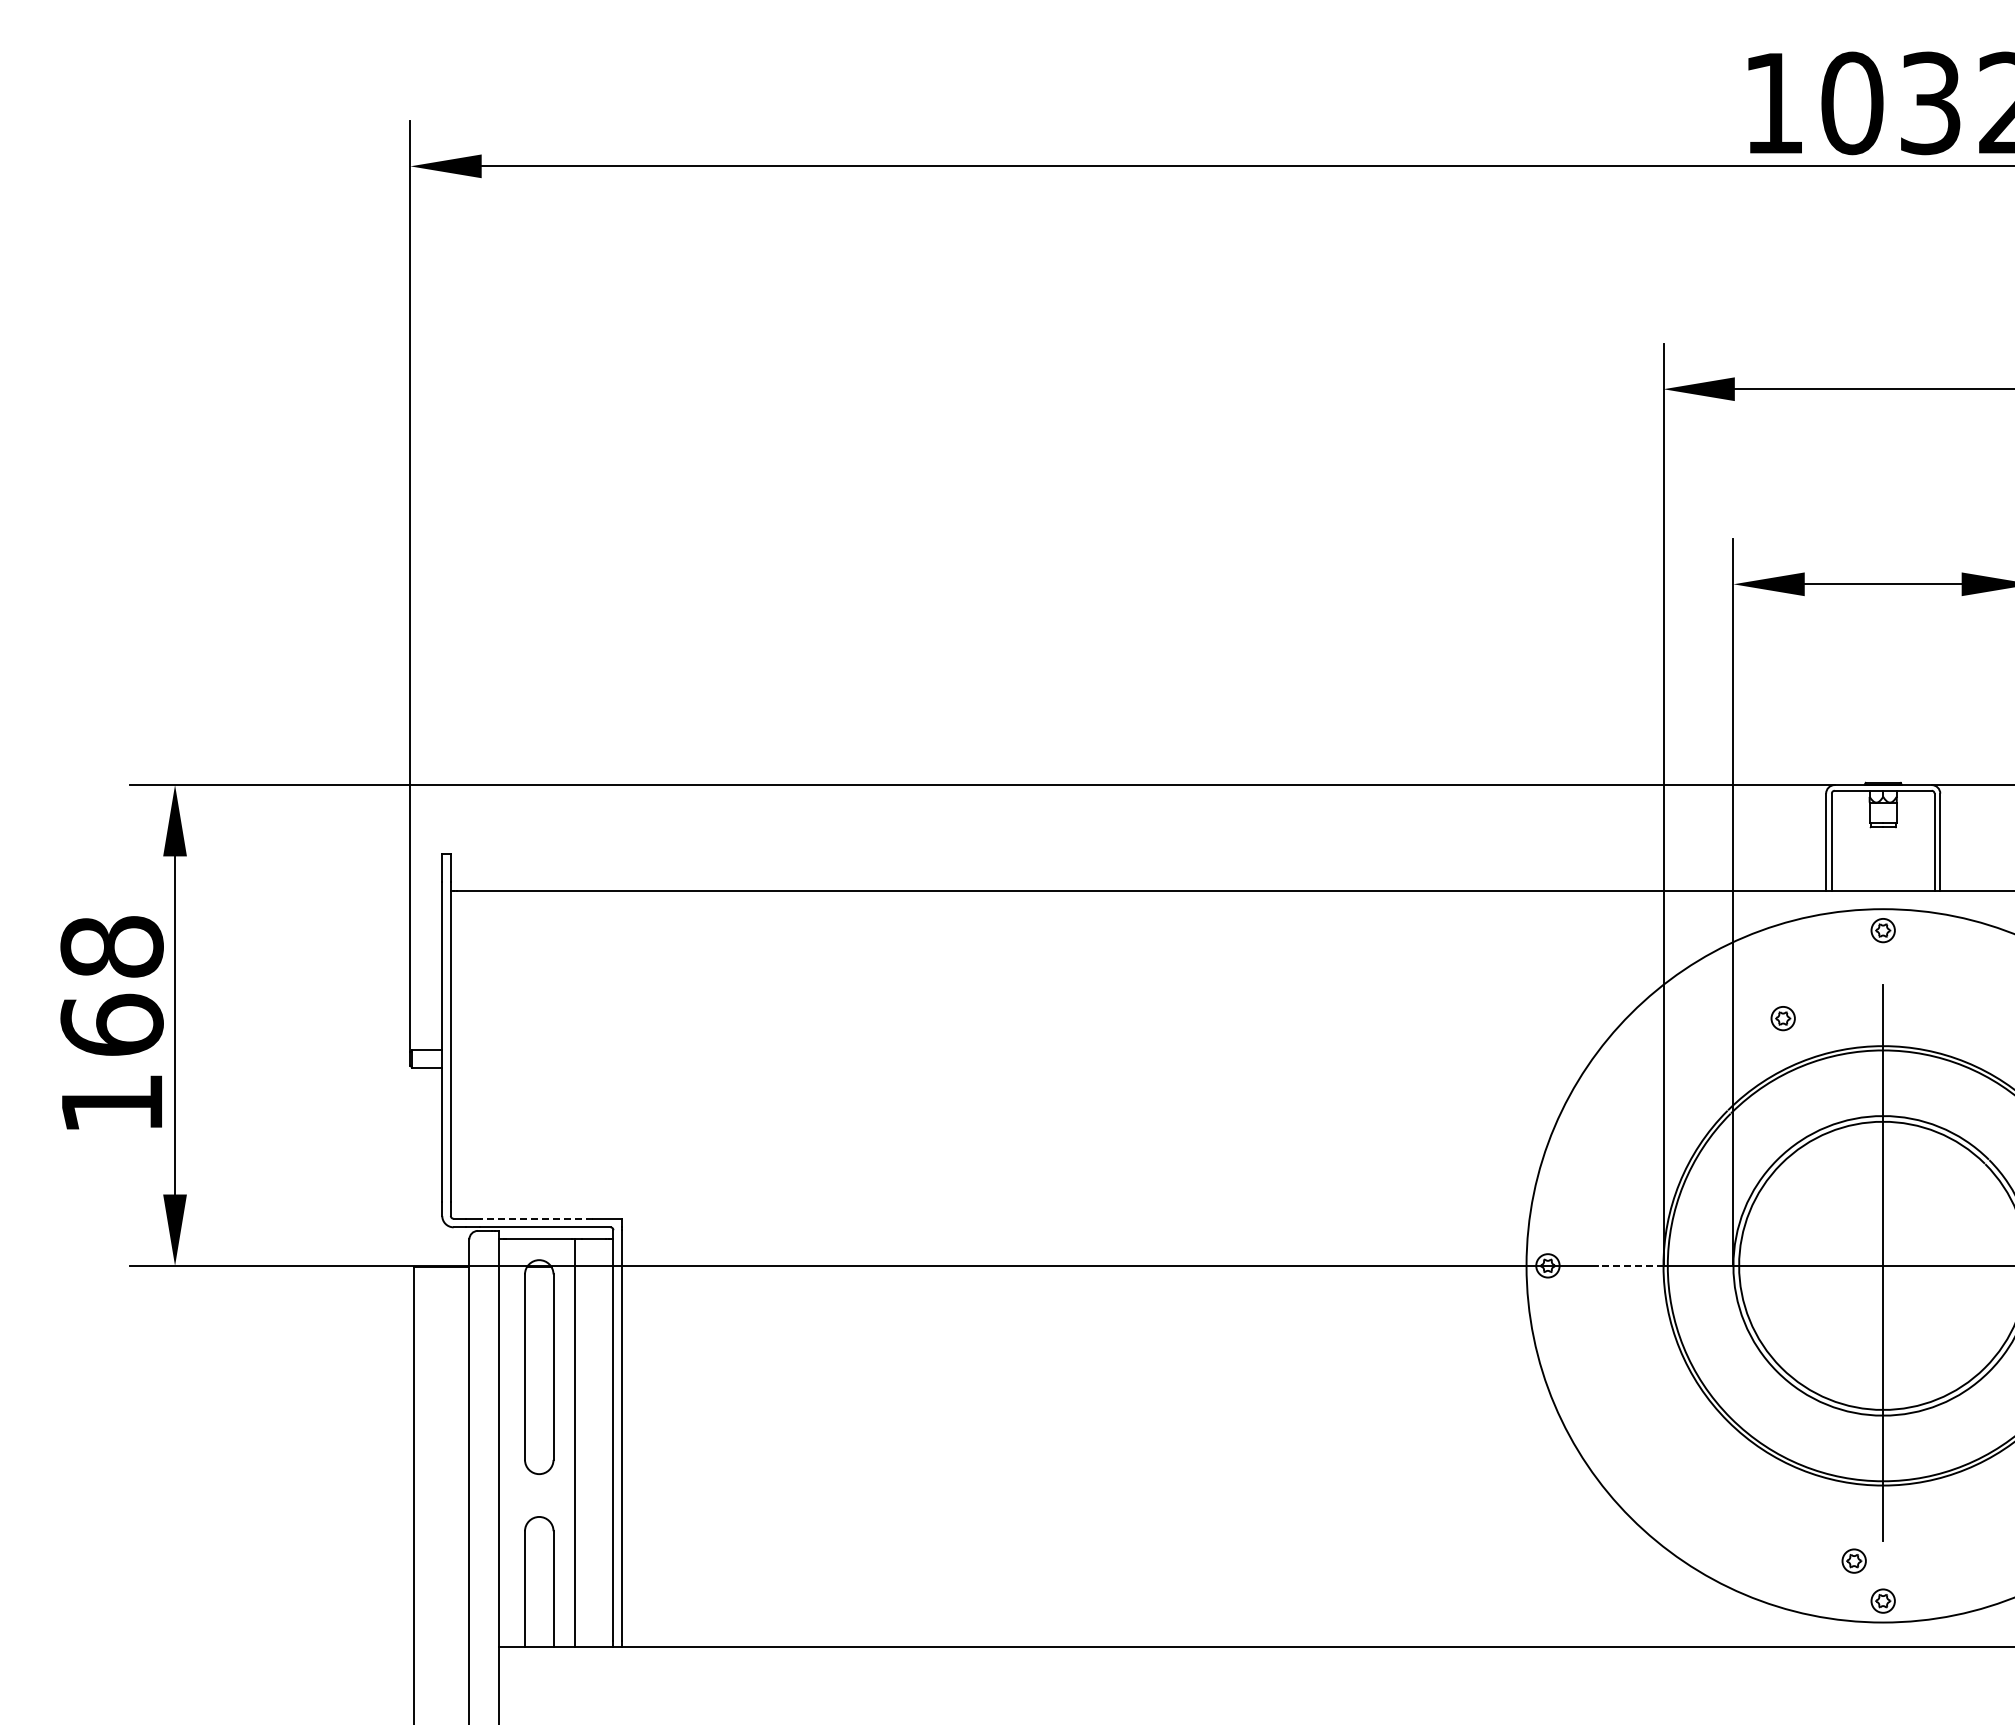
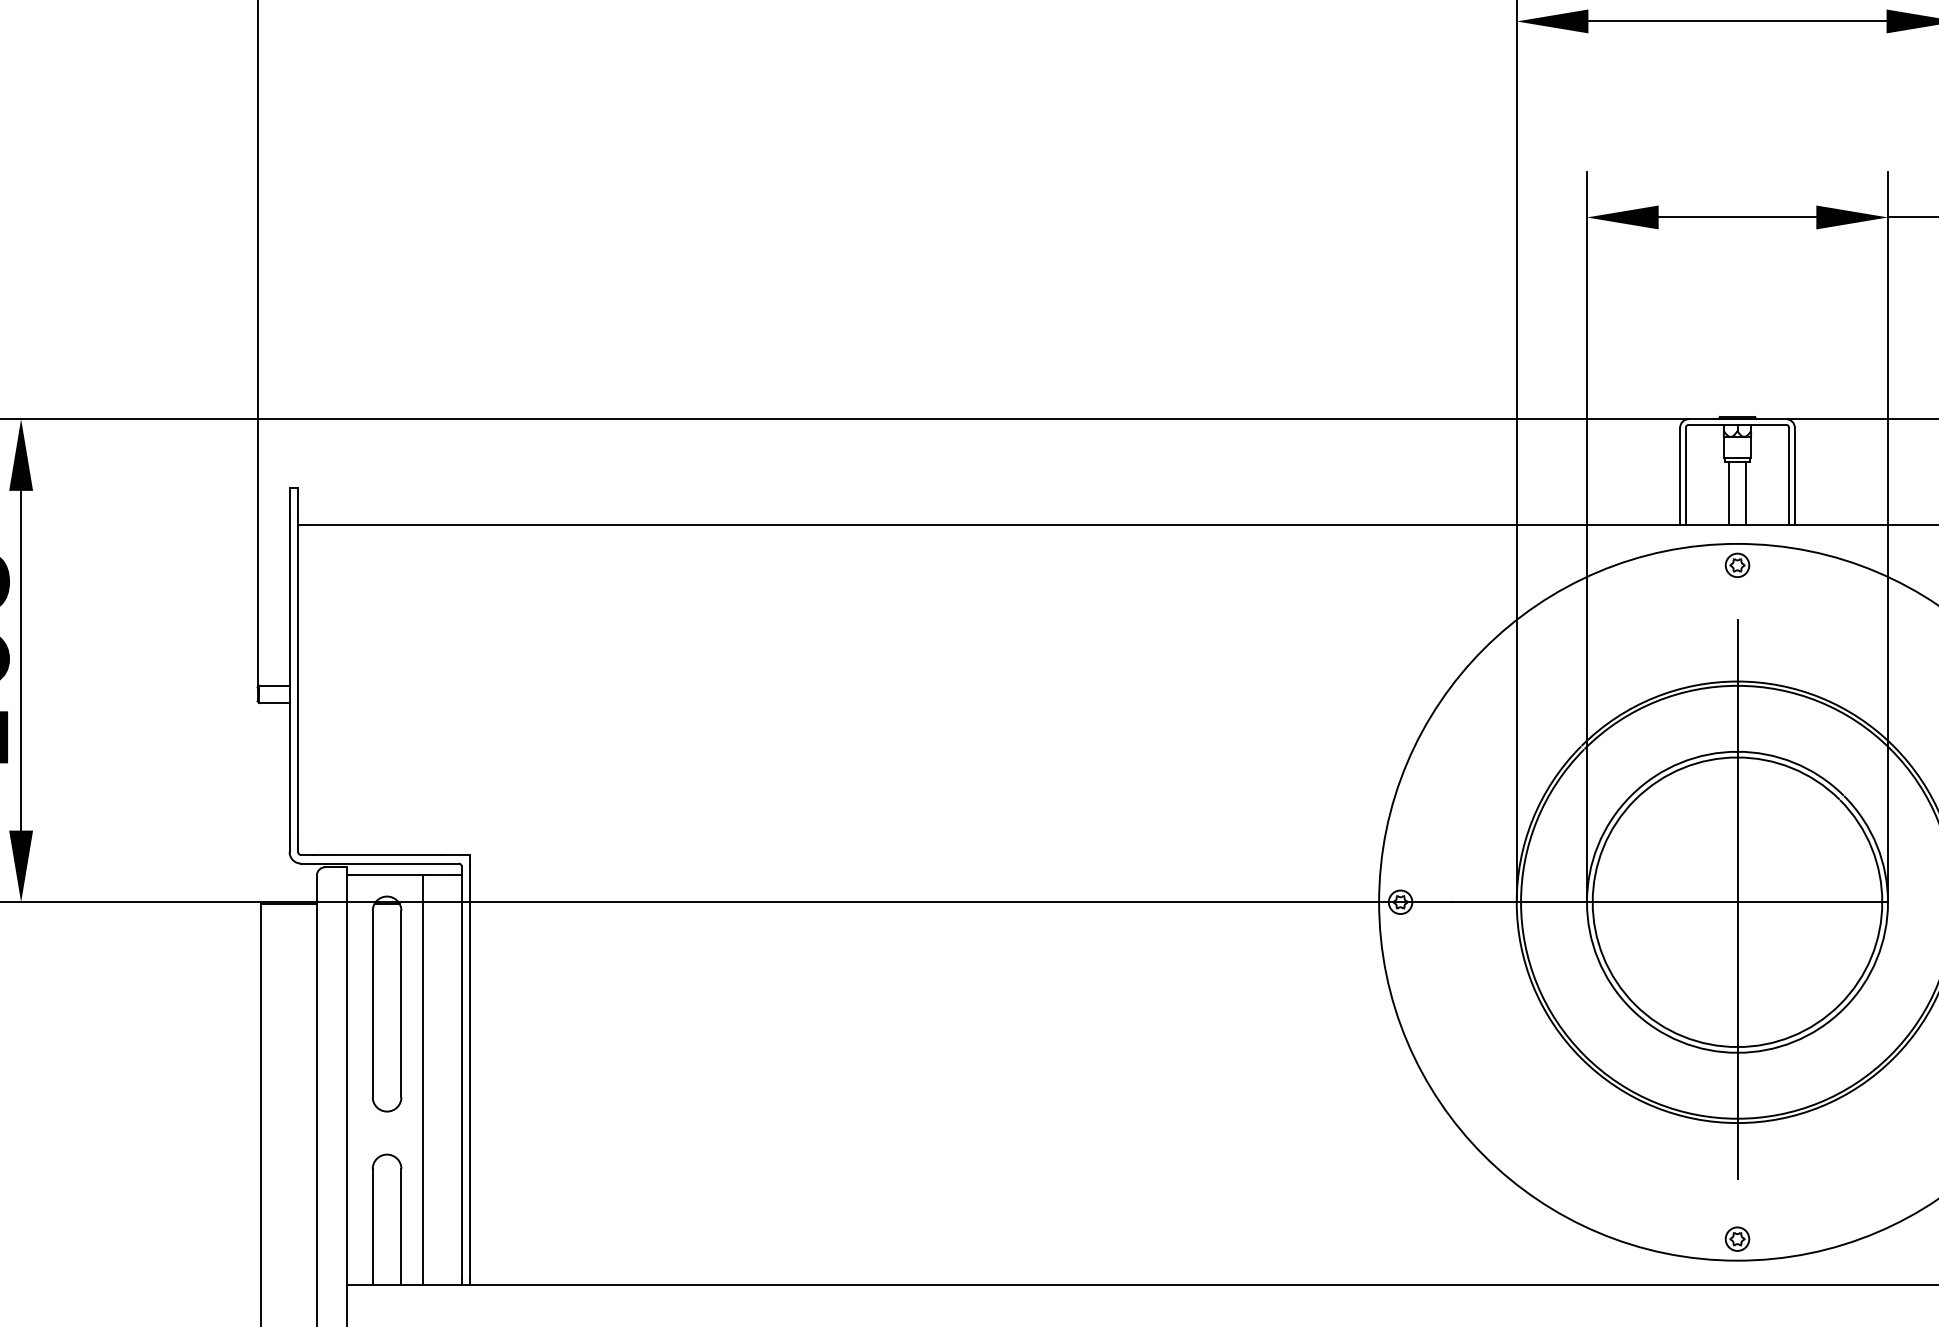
line: (1874, 857) -> (1728, 491), added
line: (1891, 857) -> (1745, 491), added
part: (1782, 1018) -> (1636, 653), removed
line: (536, 1218) -> (384, 854), dashed -> solid
line: (1630, 1265) -> (1483, 901), dashed -> solid
part: (1853, 1560) -> (1707, 1198), removed

